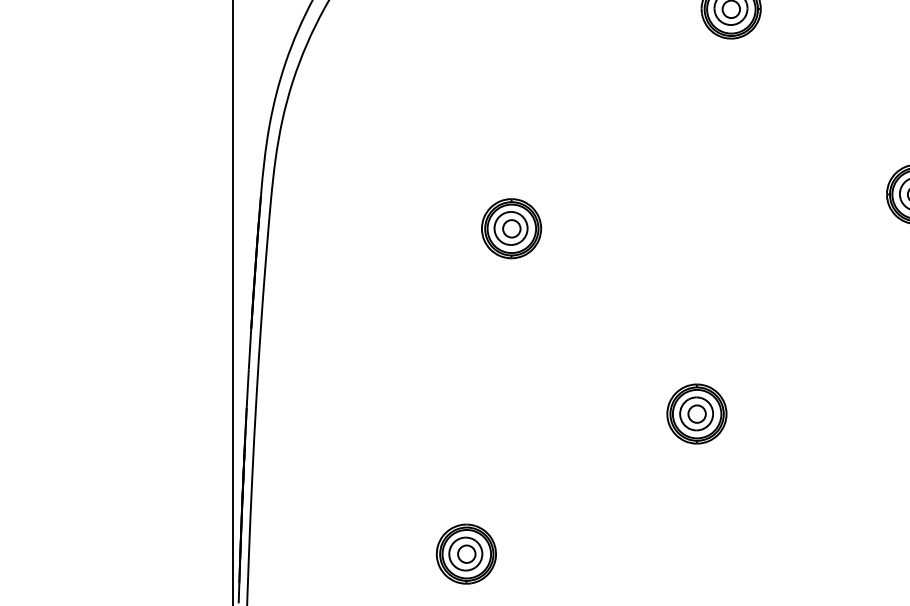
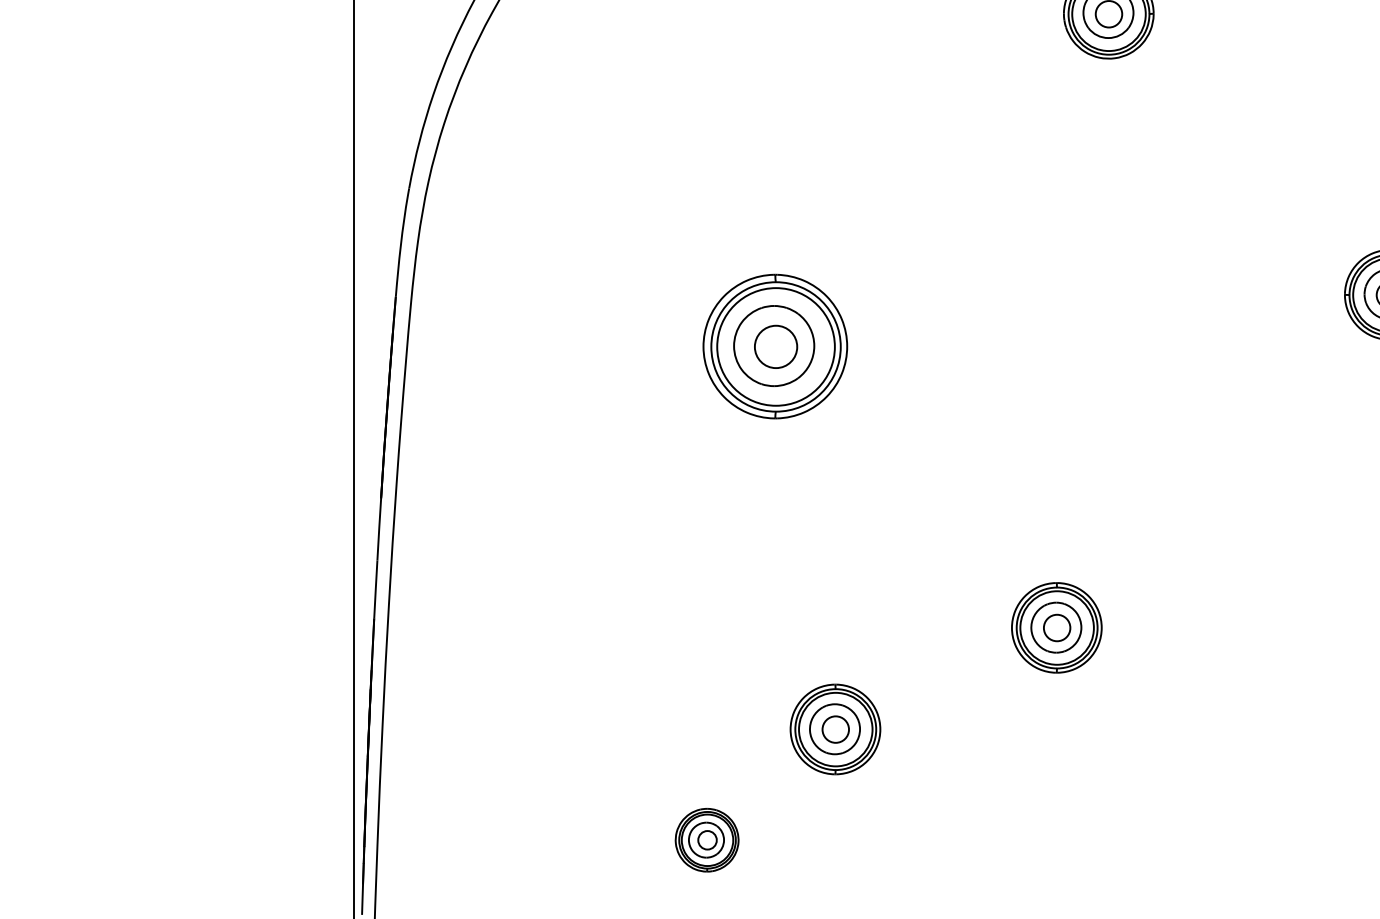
part: (511, 228) -> (775, 346), size x1.6
part: (550, 480) -> (834, 728), added
part: (465, 553) -> (705, 839), size x0.7

